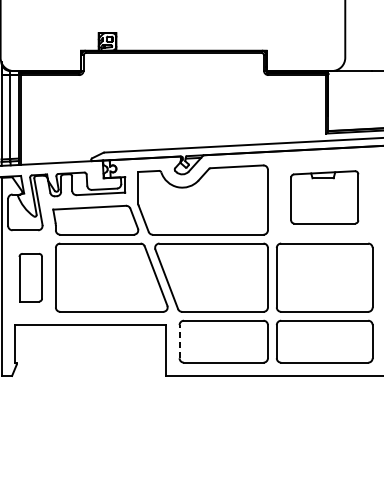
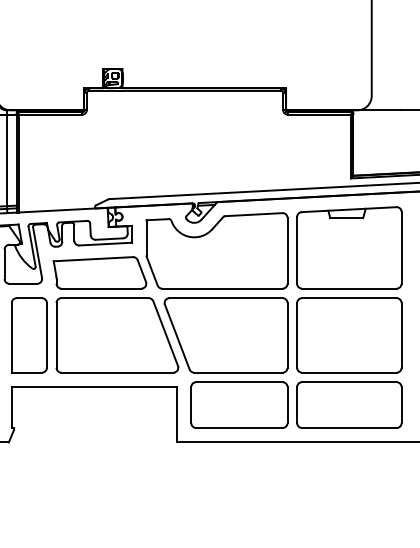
part: (324, 196) -> (349, 247), size x1.43
part: (30, 277) -> (28, 335), size x1.43
line: (179, 341) -> (191, 404), dashed -> solid

